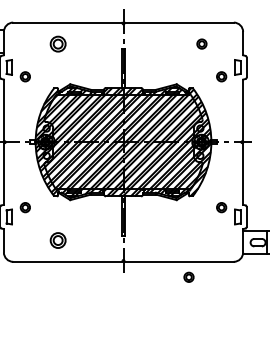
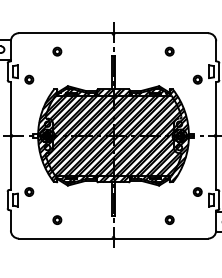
part: (57, 43) -> (56, 51), size x0.62
part: (201, 43) -> (169, 51), moved
part: (57, 239) -> (56, 219), size x0.62
part: (188, 276) -> (169, 219), moved

